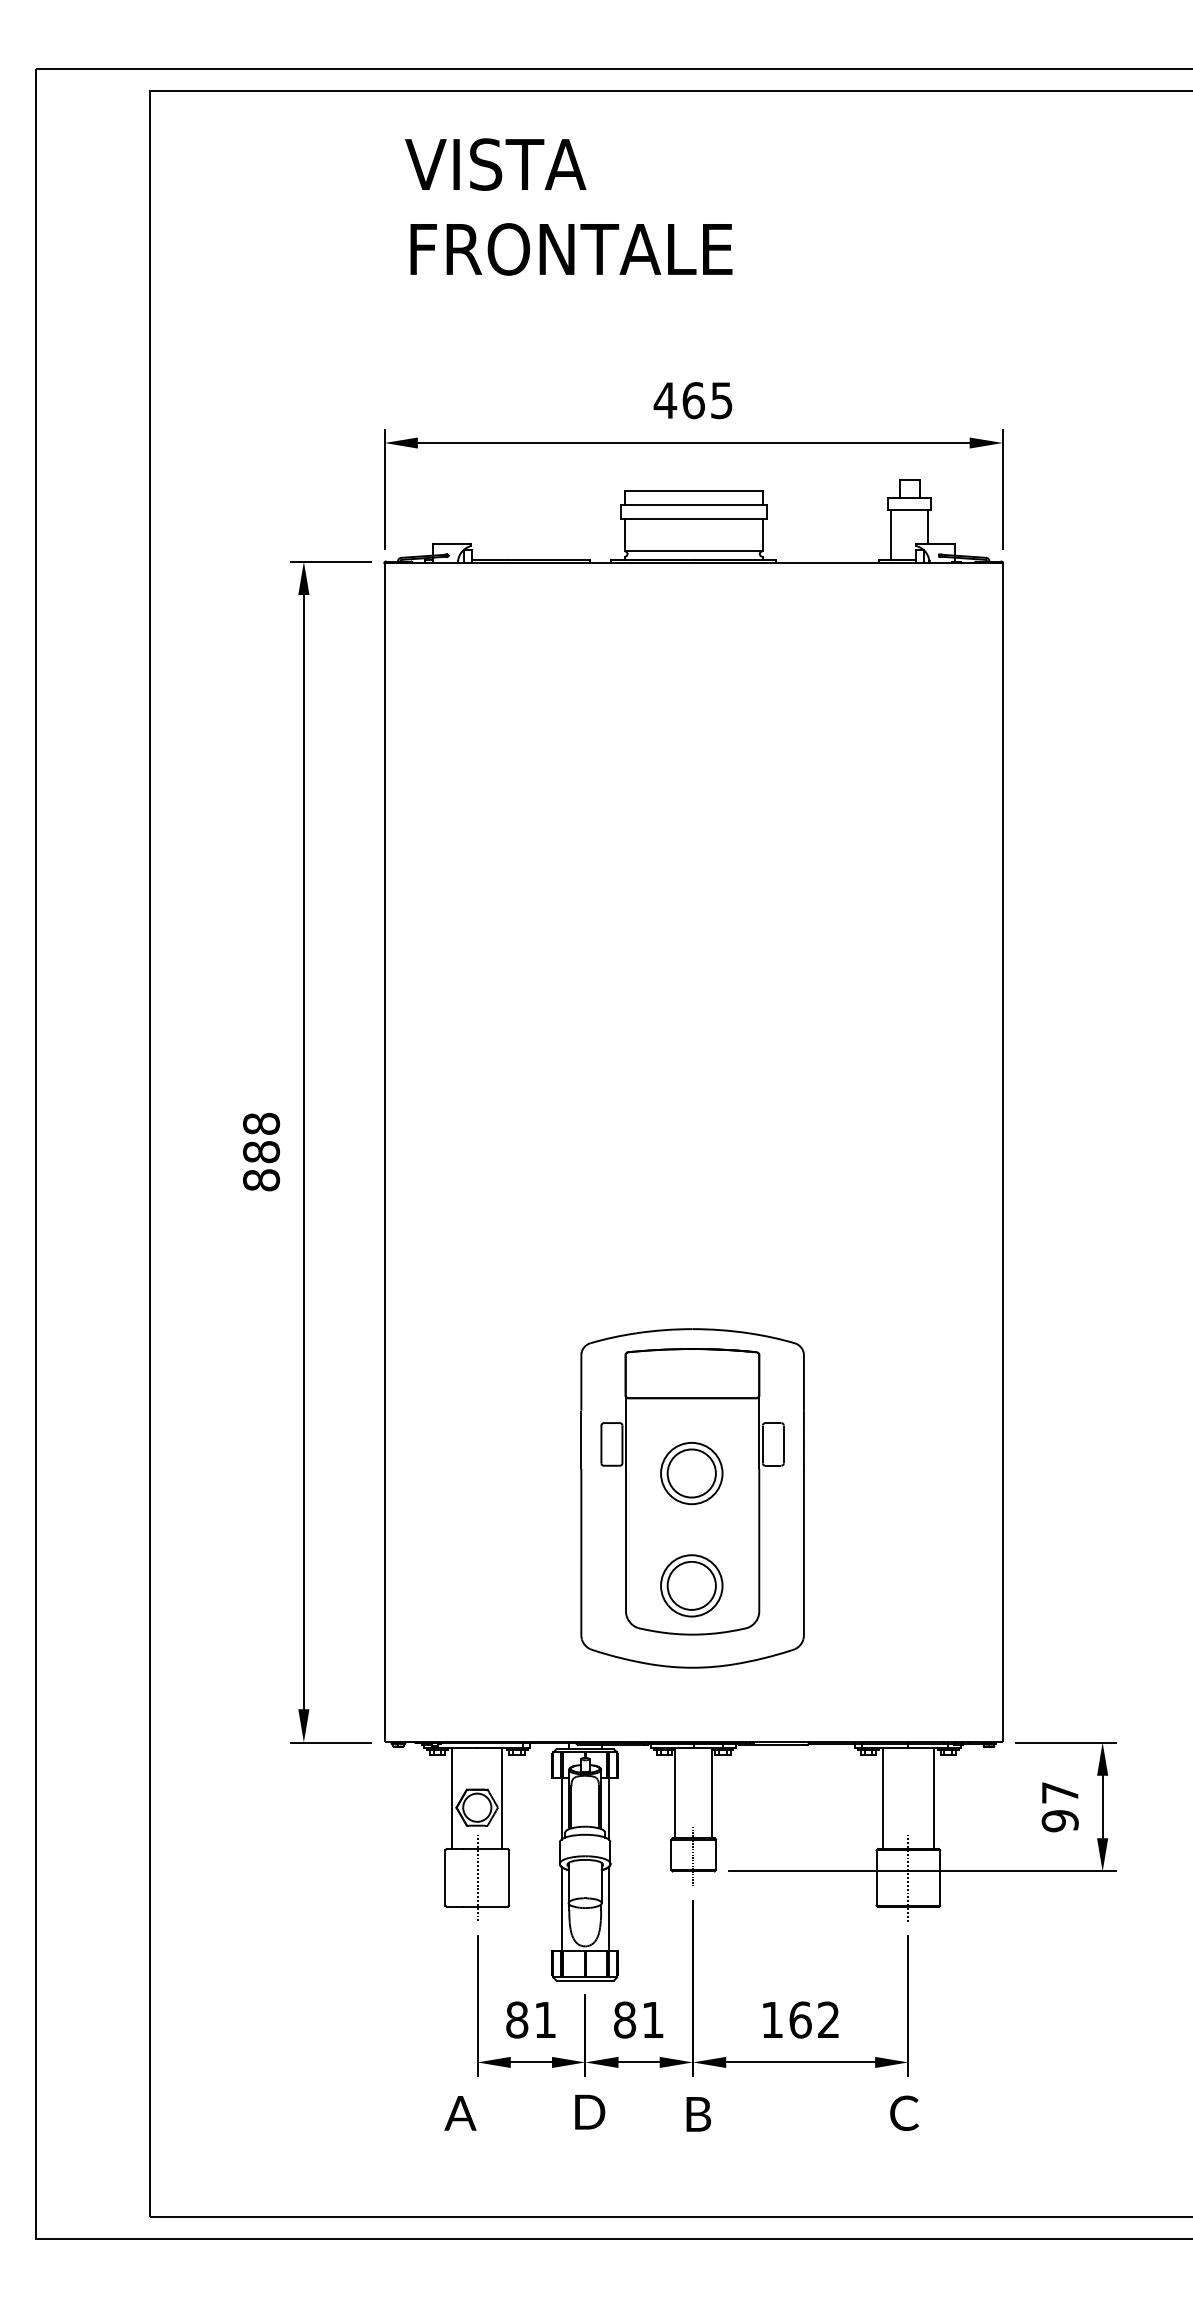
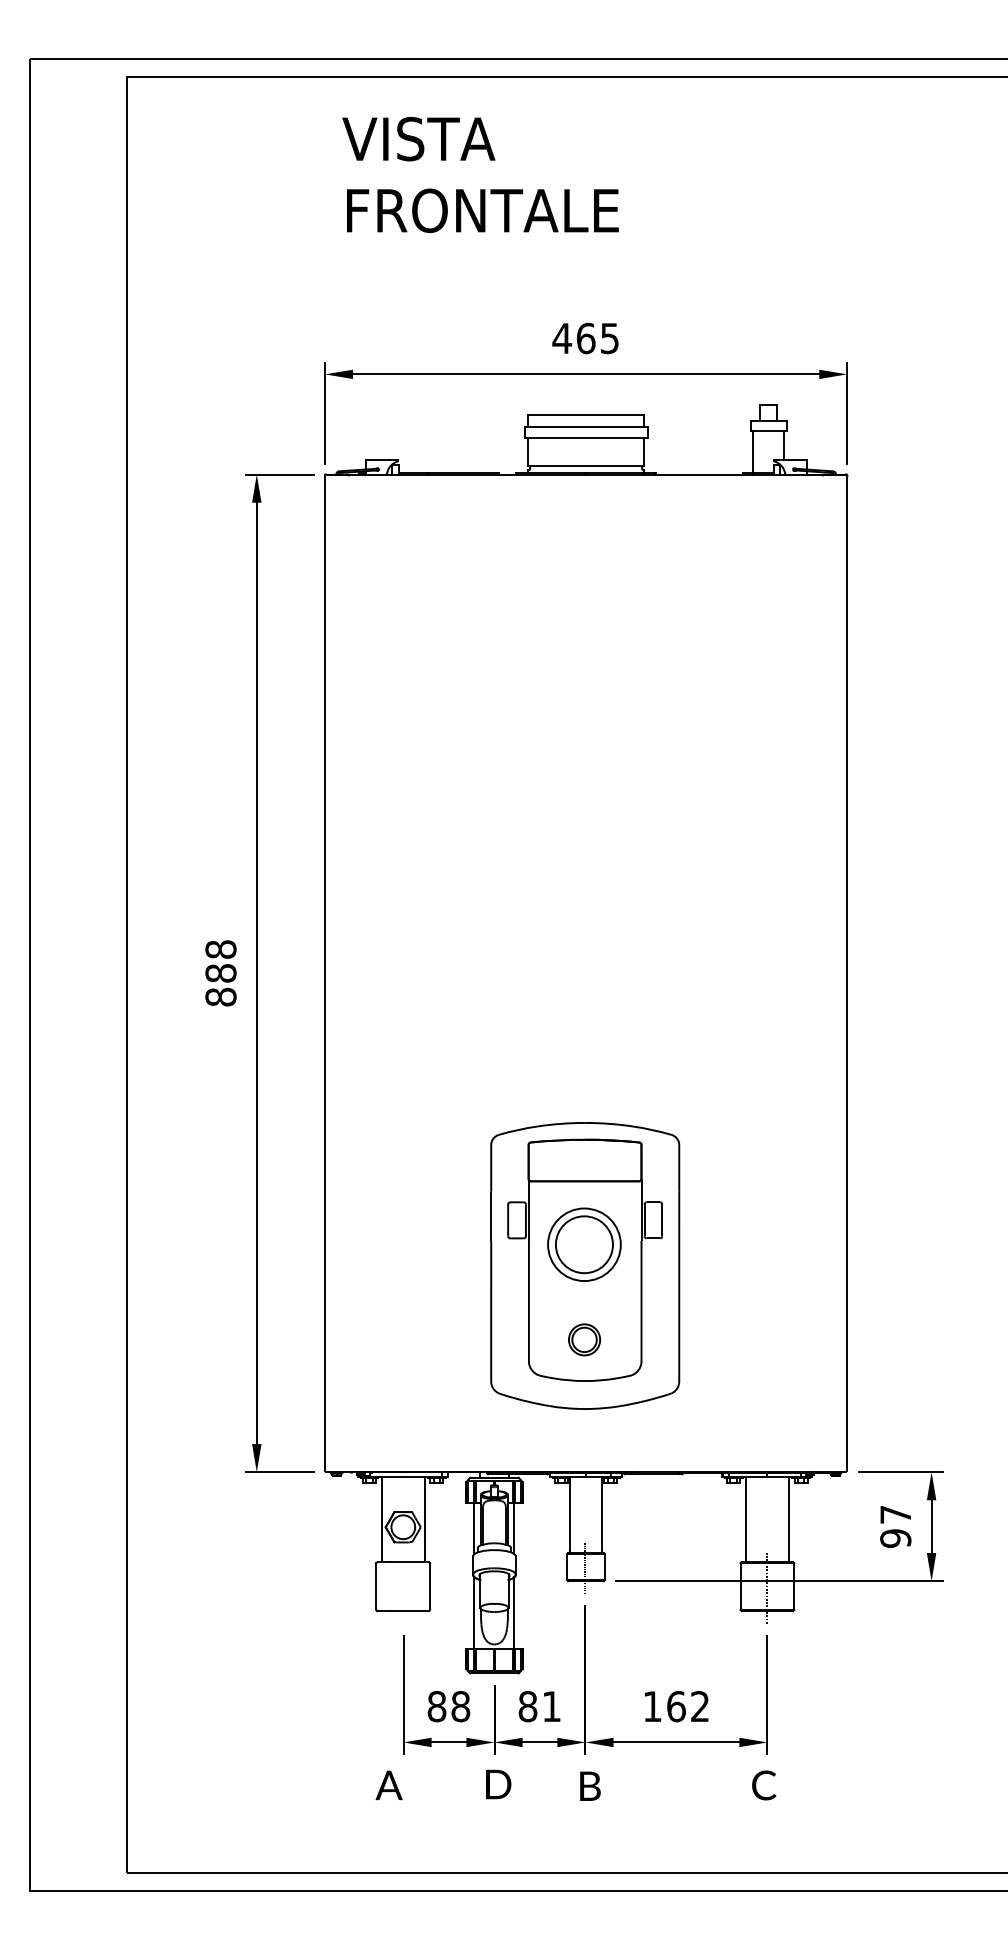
part: (691, 1473) -> (584, 1244), size x1.4
part: (691, 1585) -> (584, 1339), size x0.6
line: (477, 1878) -> (403, 1587), removed
text: (545, 2019) -> (460, 1706), 81 -> 88

